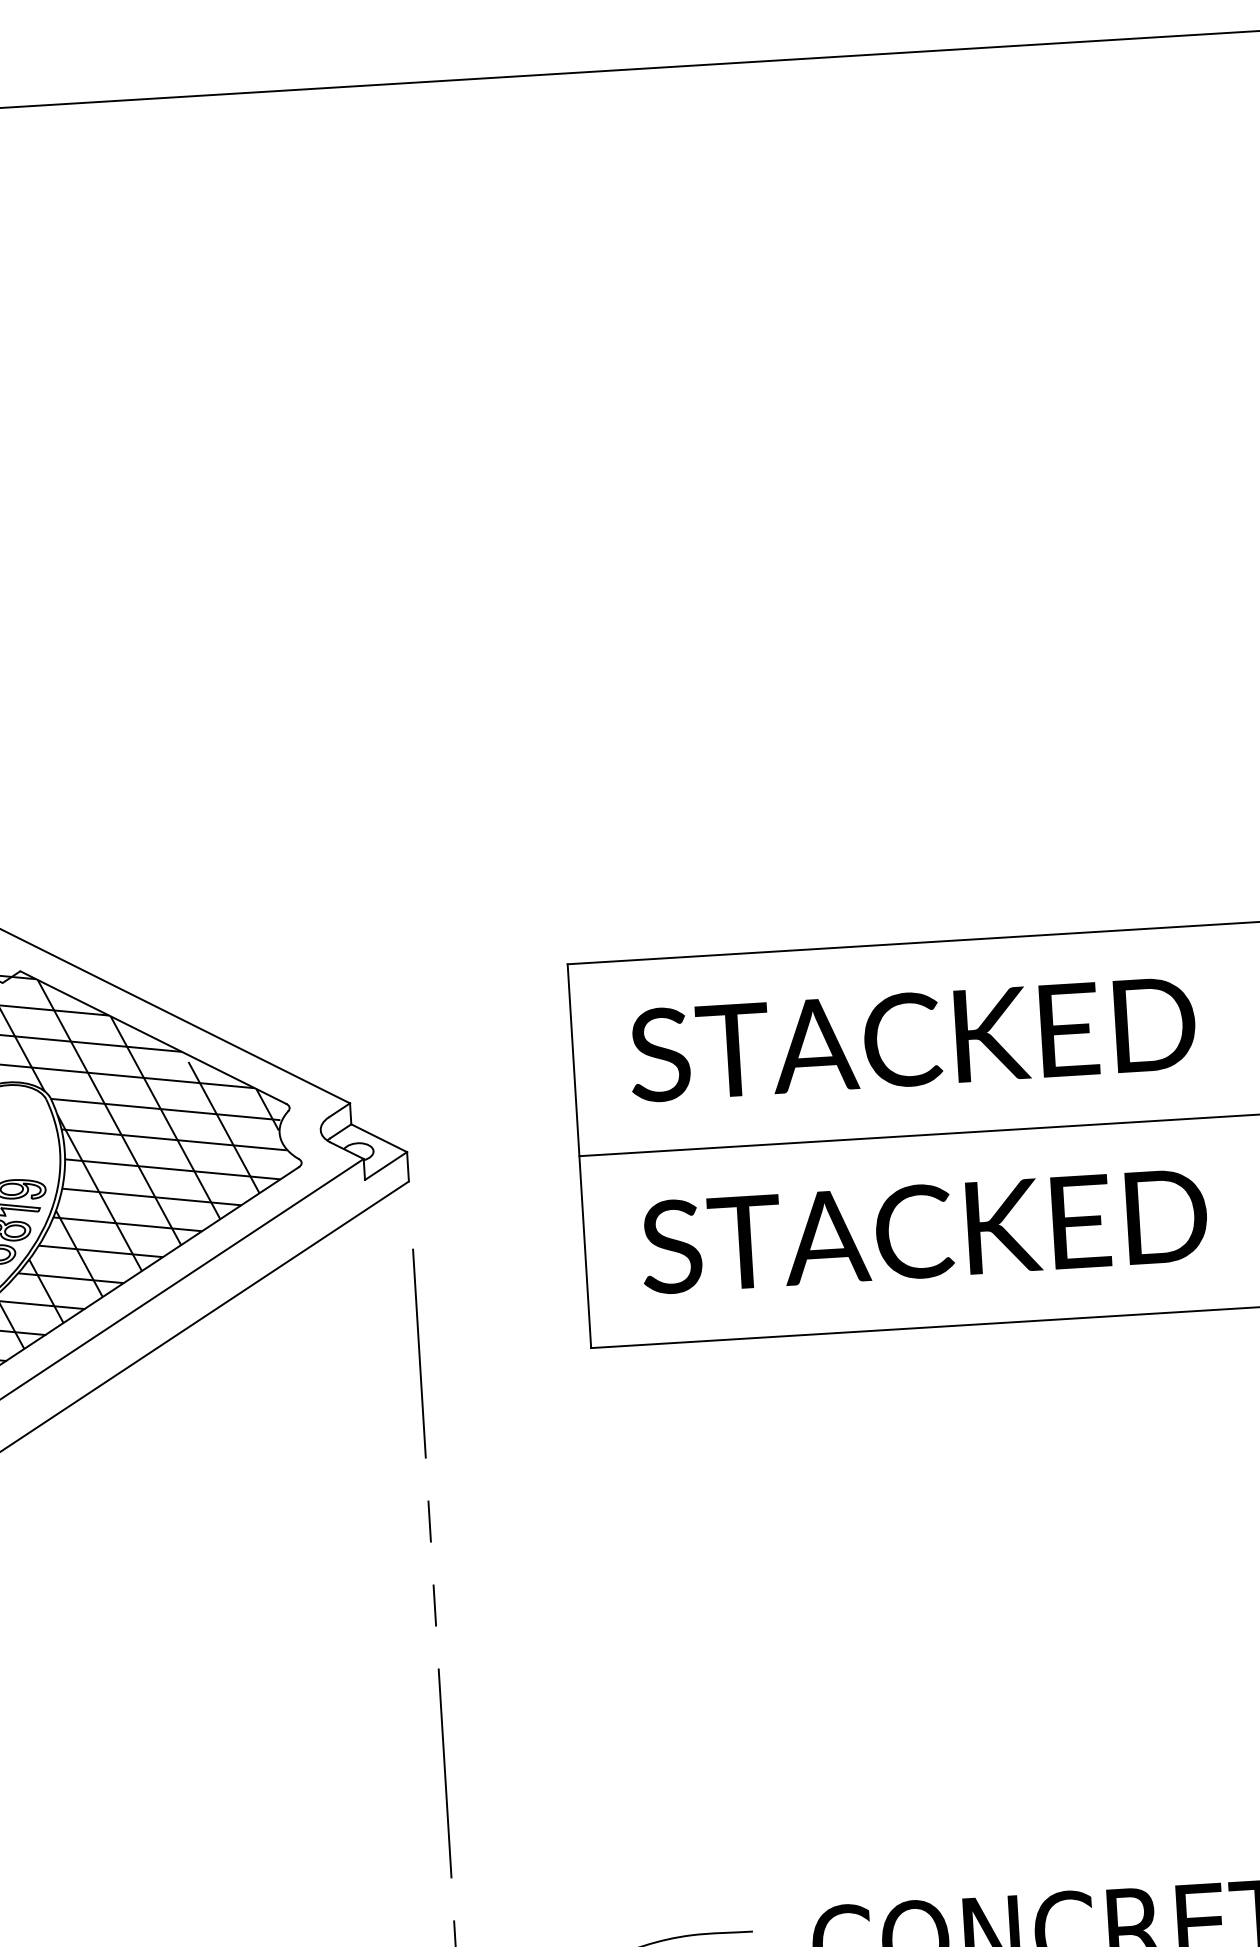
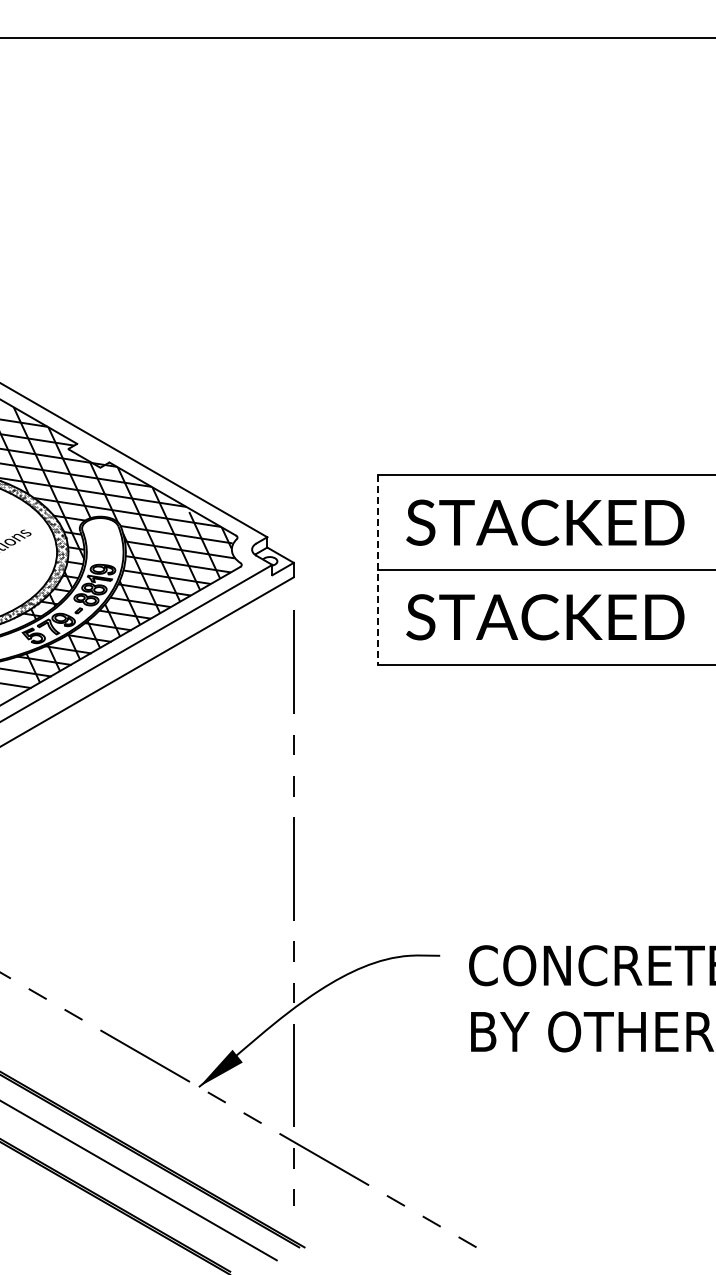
line: (579, 1157) -> (378, 570), solid -> dashed

